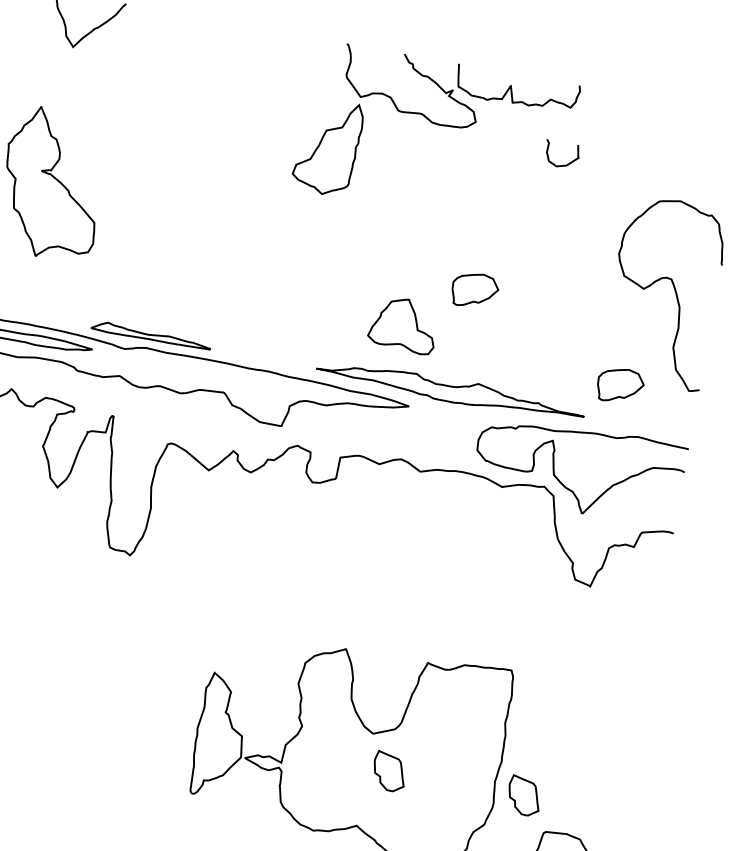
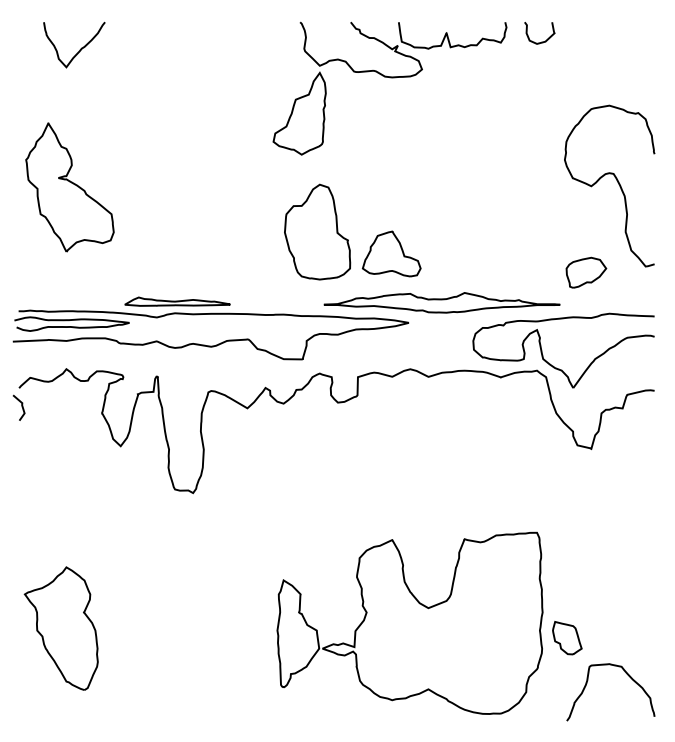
curve: (562, 164) -> (541, 41), moved
part: (324, 284) -> (317, 231), added
part: (475, 290) -> (447, 213), removed
part: (389, 772) -> (448, 638), removed

